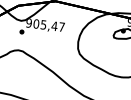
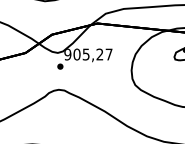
text: (54, 26) -> (99, 54), 905,47 -> 905,27

